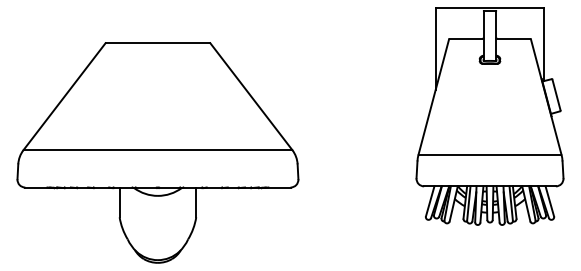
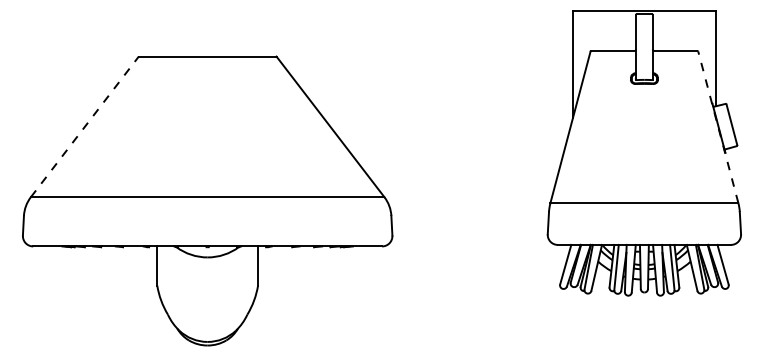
line: (64, 96) -> (84, 126), solid -> dashed
line: (546, 96) -> (718, 126), solid -> dashed

